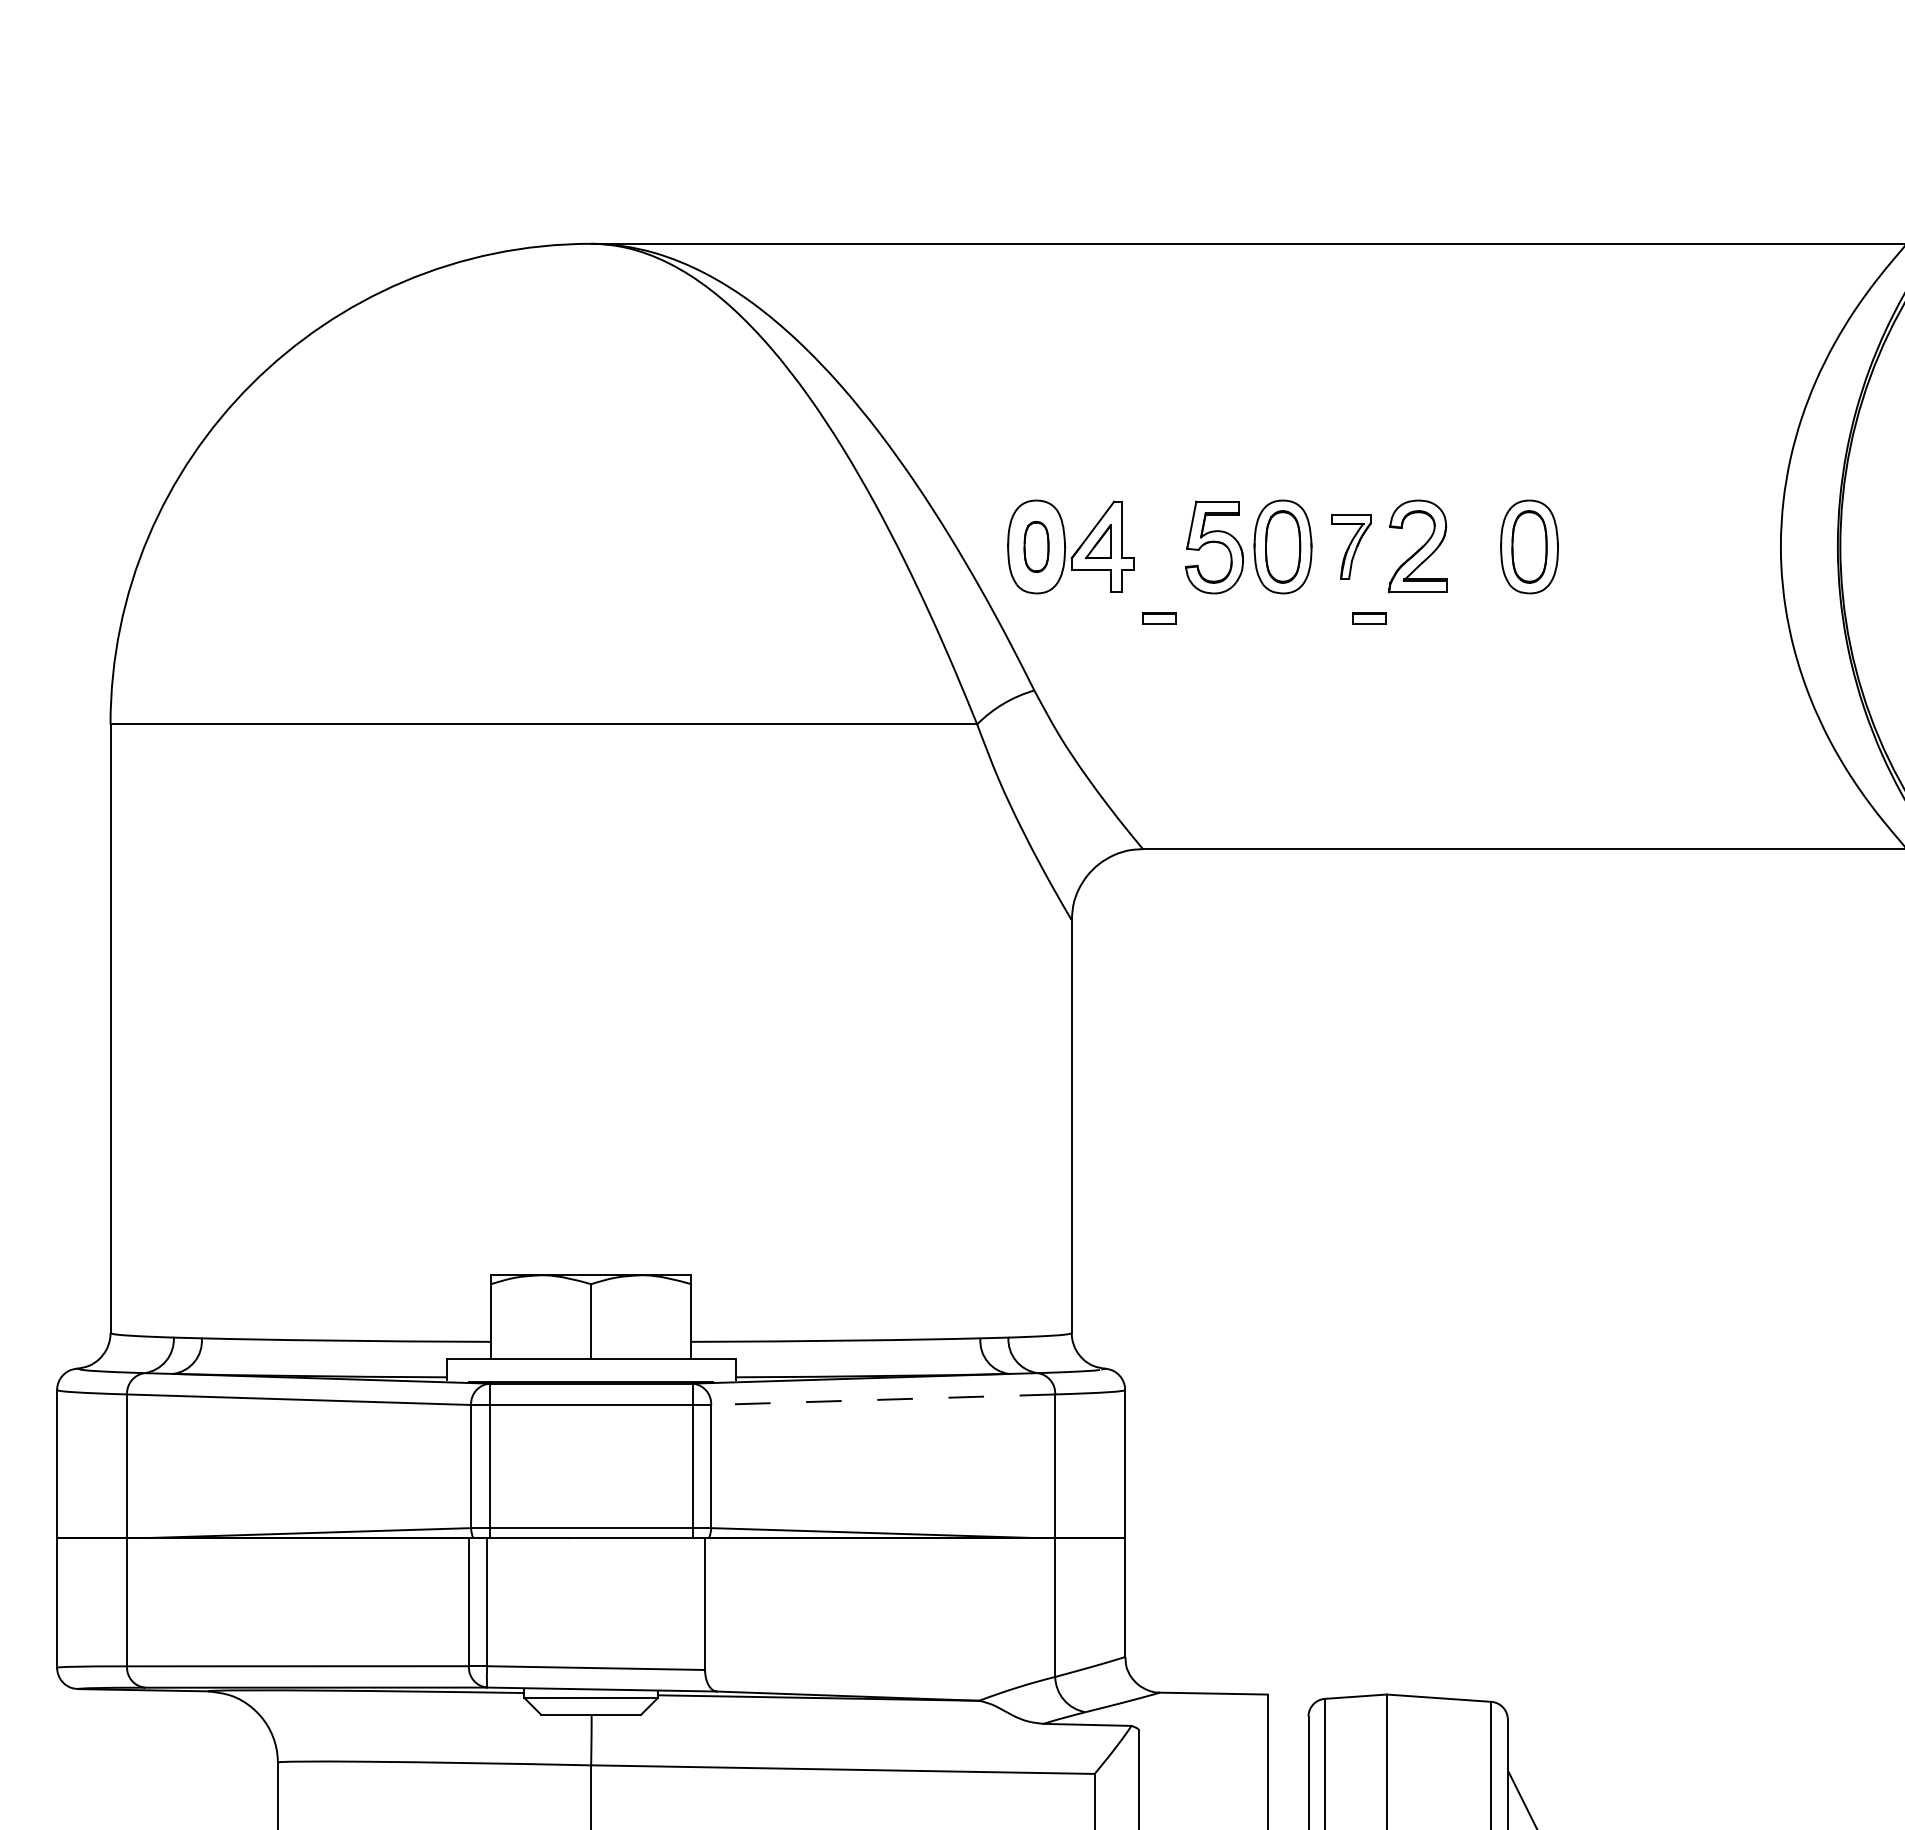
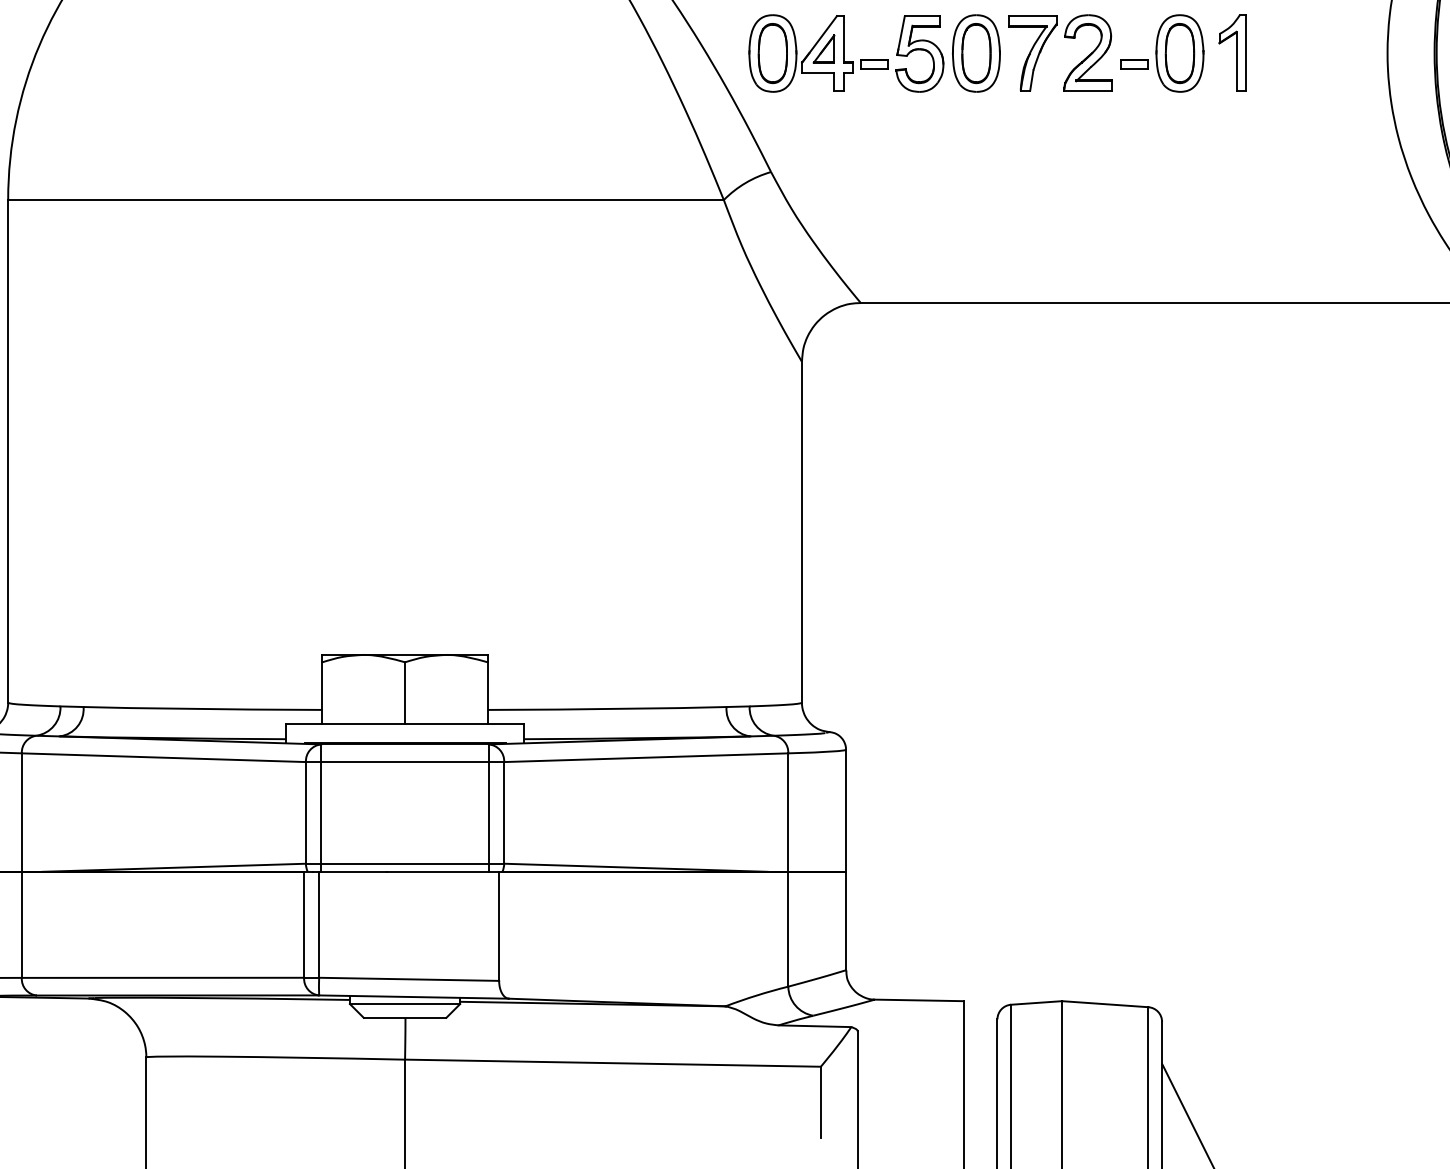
part: (1036, 546) -> (772, 53), size x1.43
part: (1592, 546) -> (1231, 53), added
part: (1351, 547) -> (1032, 53), size x1.43
part: (1159, 618) -> (874, 63), moved
part: (1369, 618) -> (1134, 63), moved
line: (882, 1399) -> (645, 757), dashed -> solid

